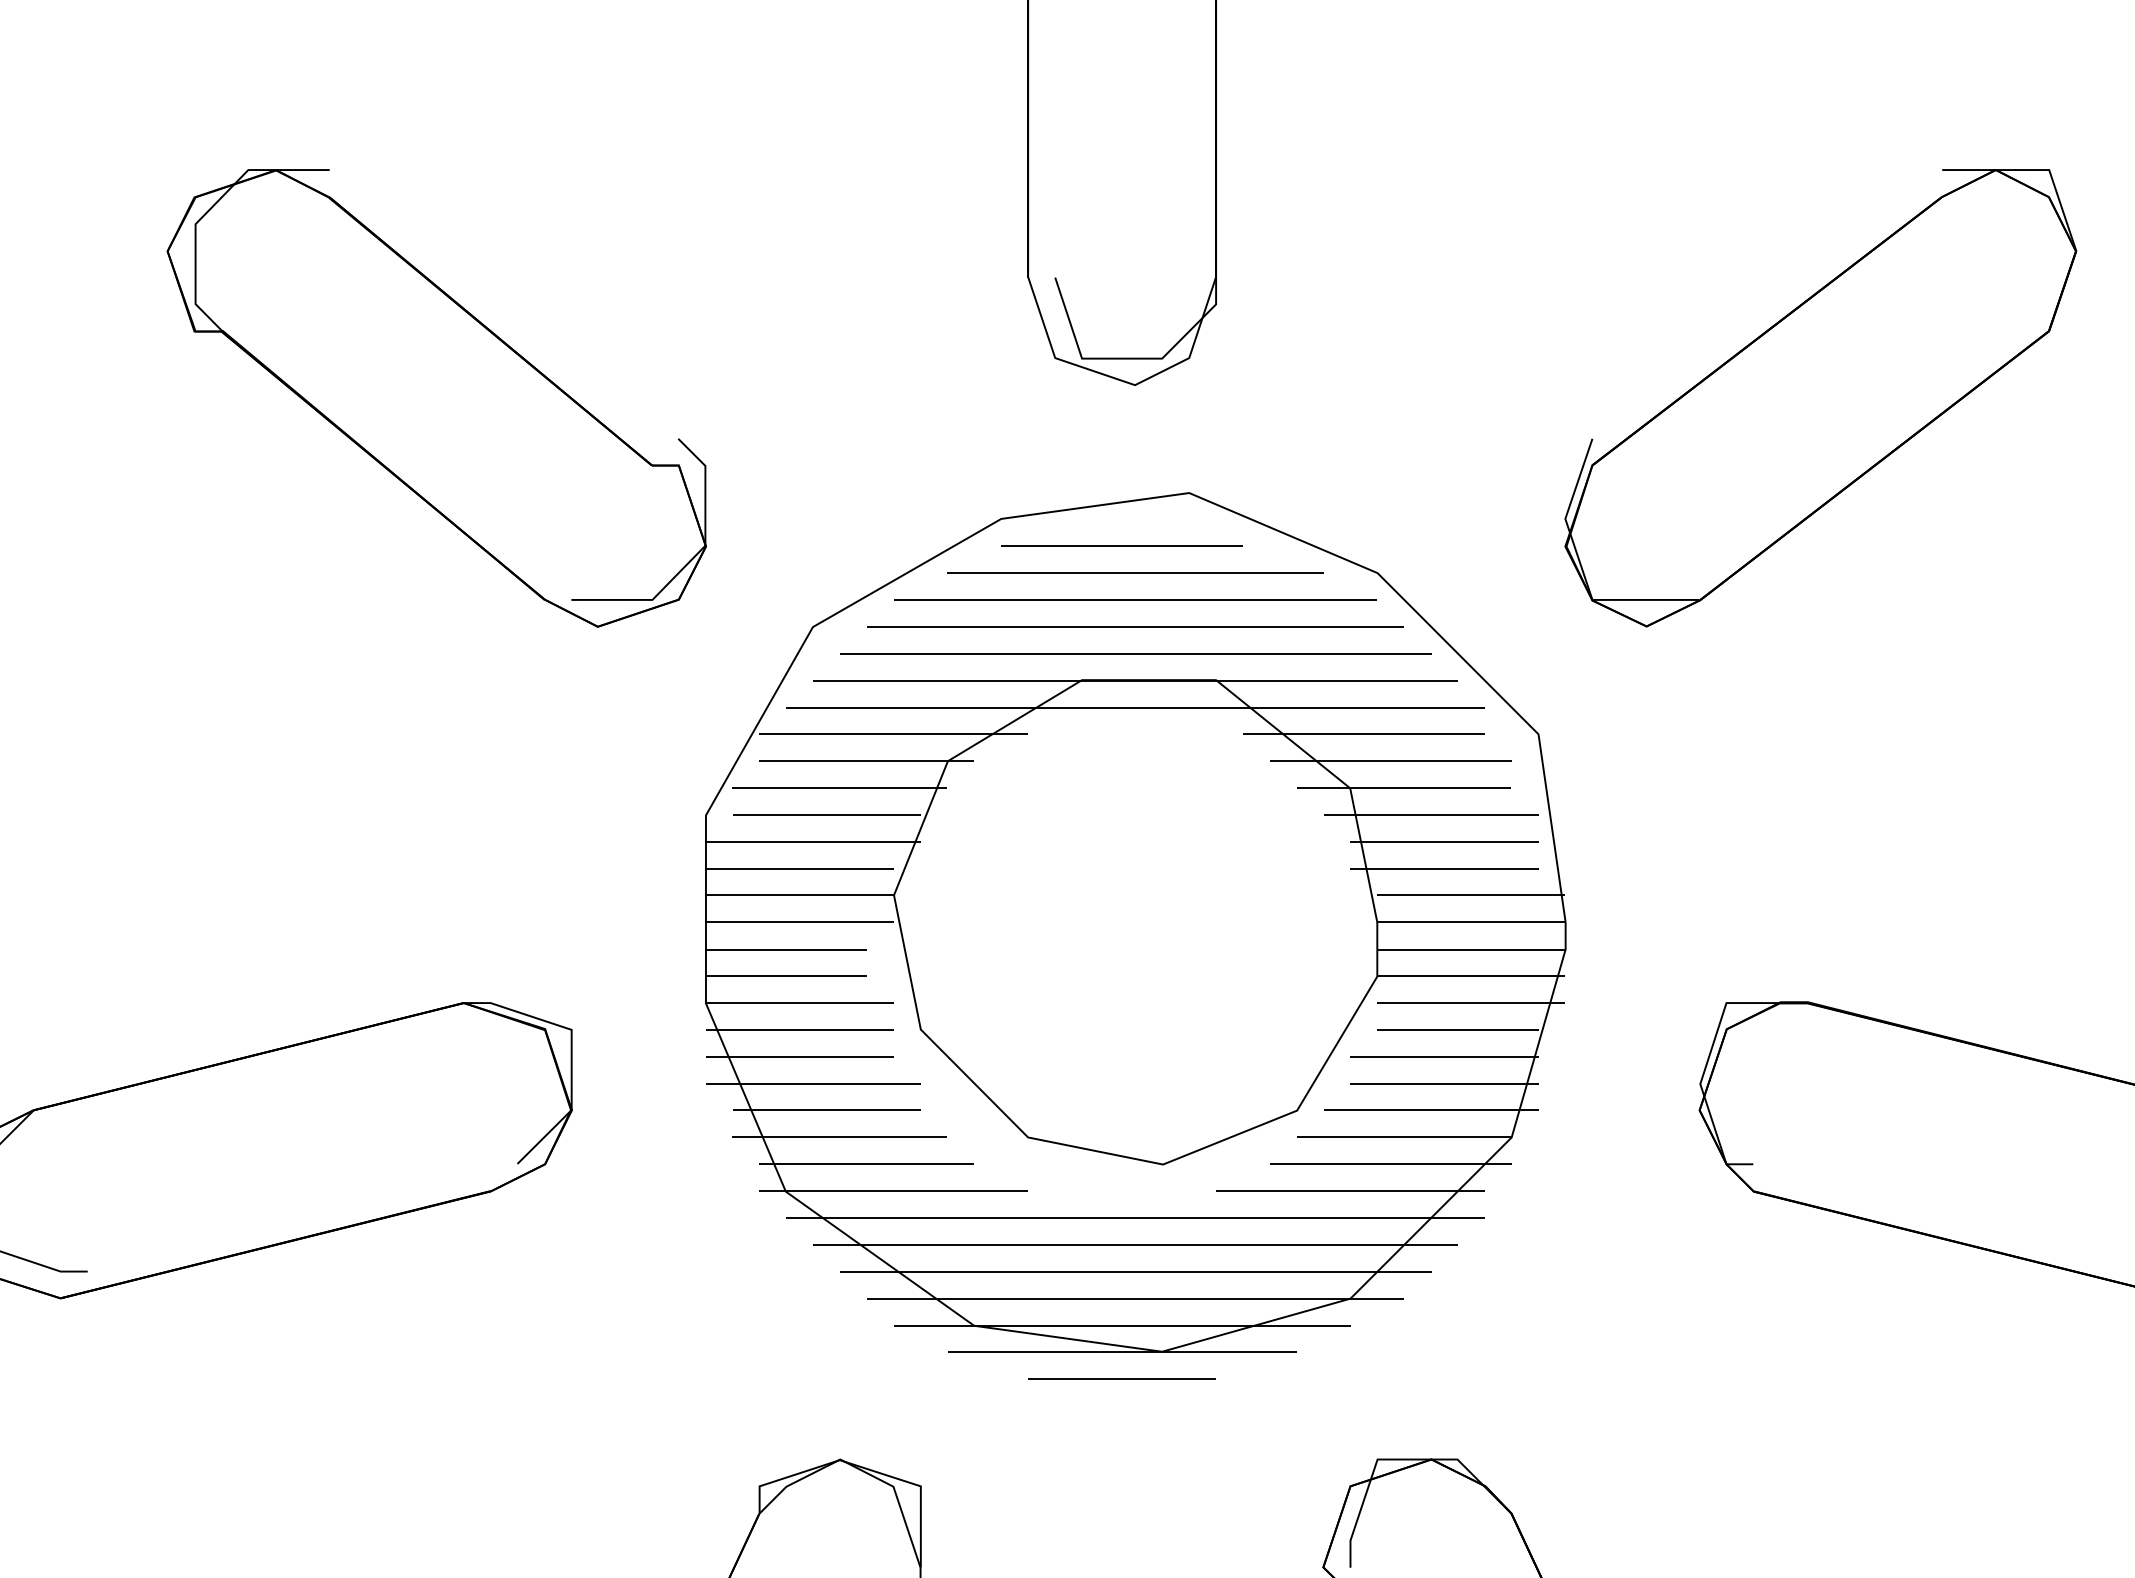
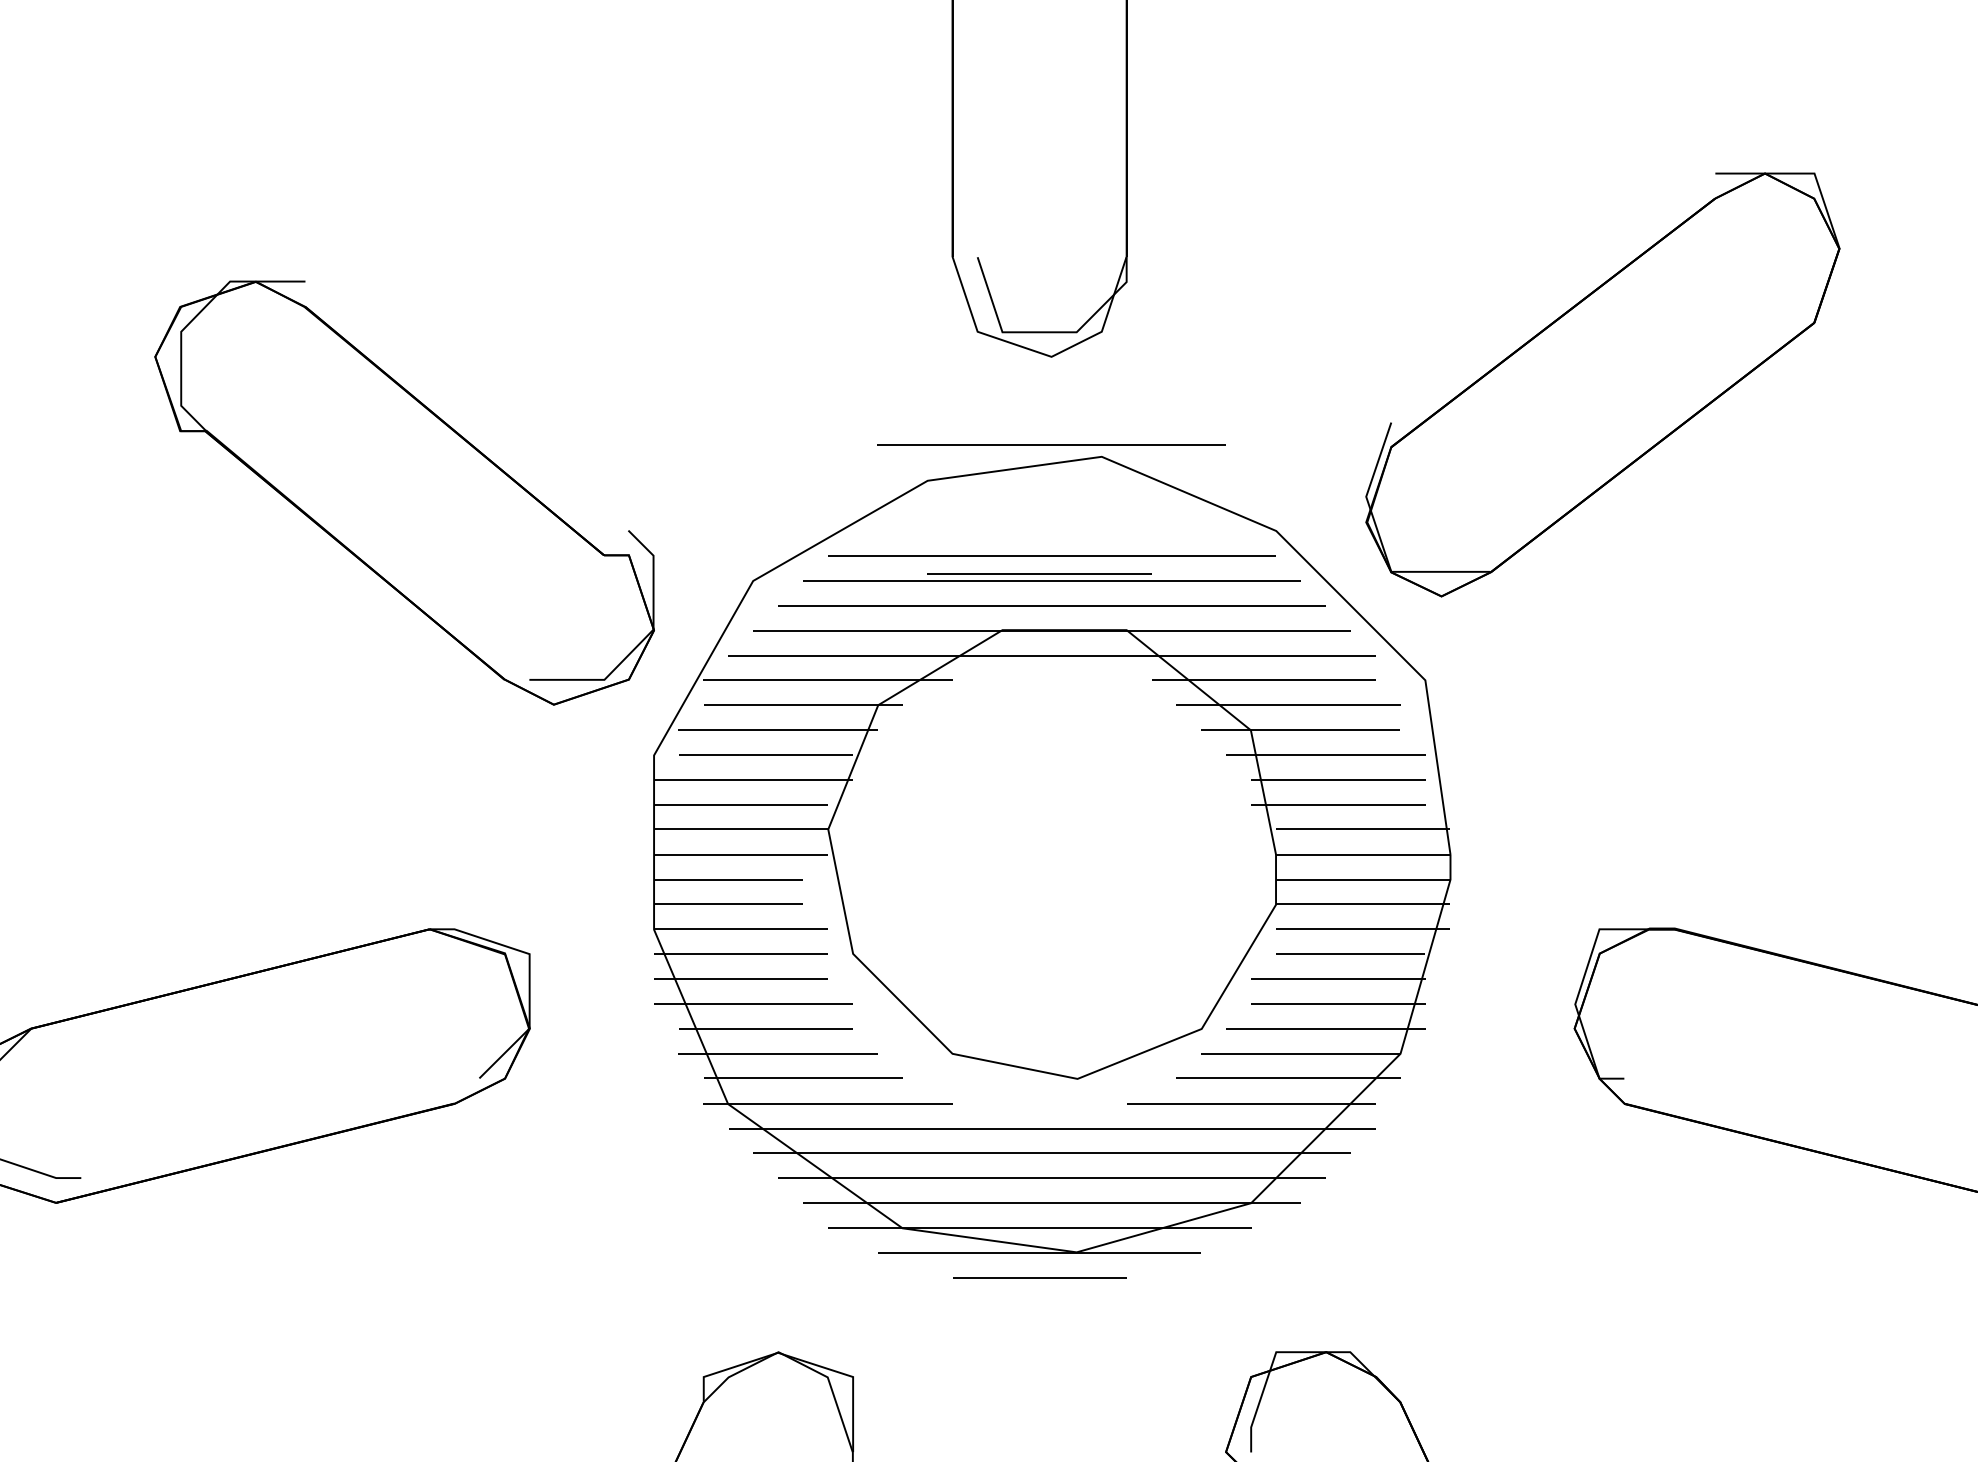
part: (436, 397) -> (404, 492), moved
part: (1820, 397) -> (1602, 384), moved
line: (1122, 545) -> (1039, 573), moved
line: (1134, 572) -> (1051, 444), moved

